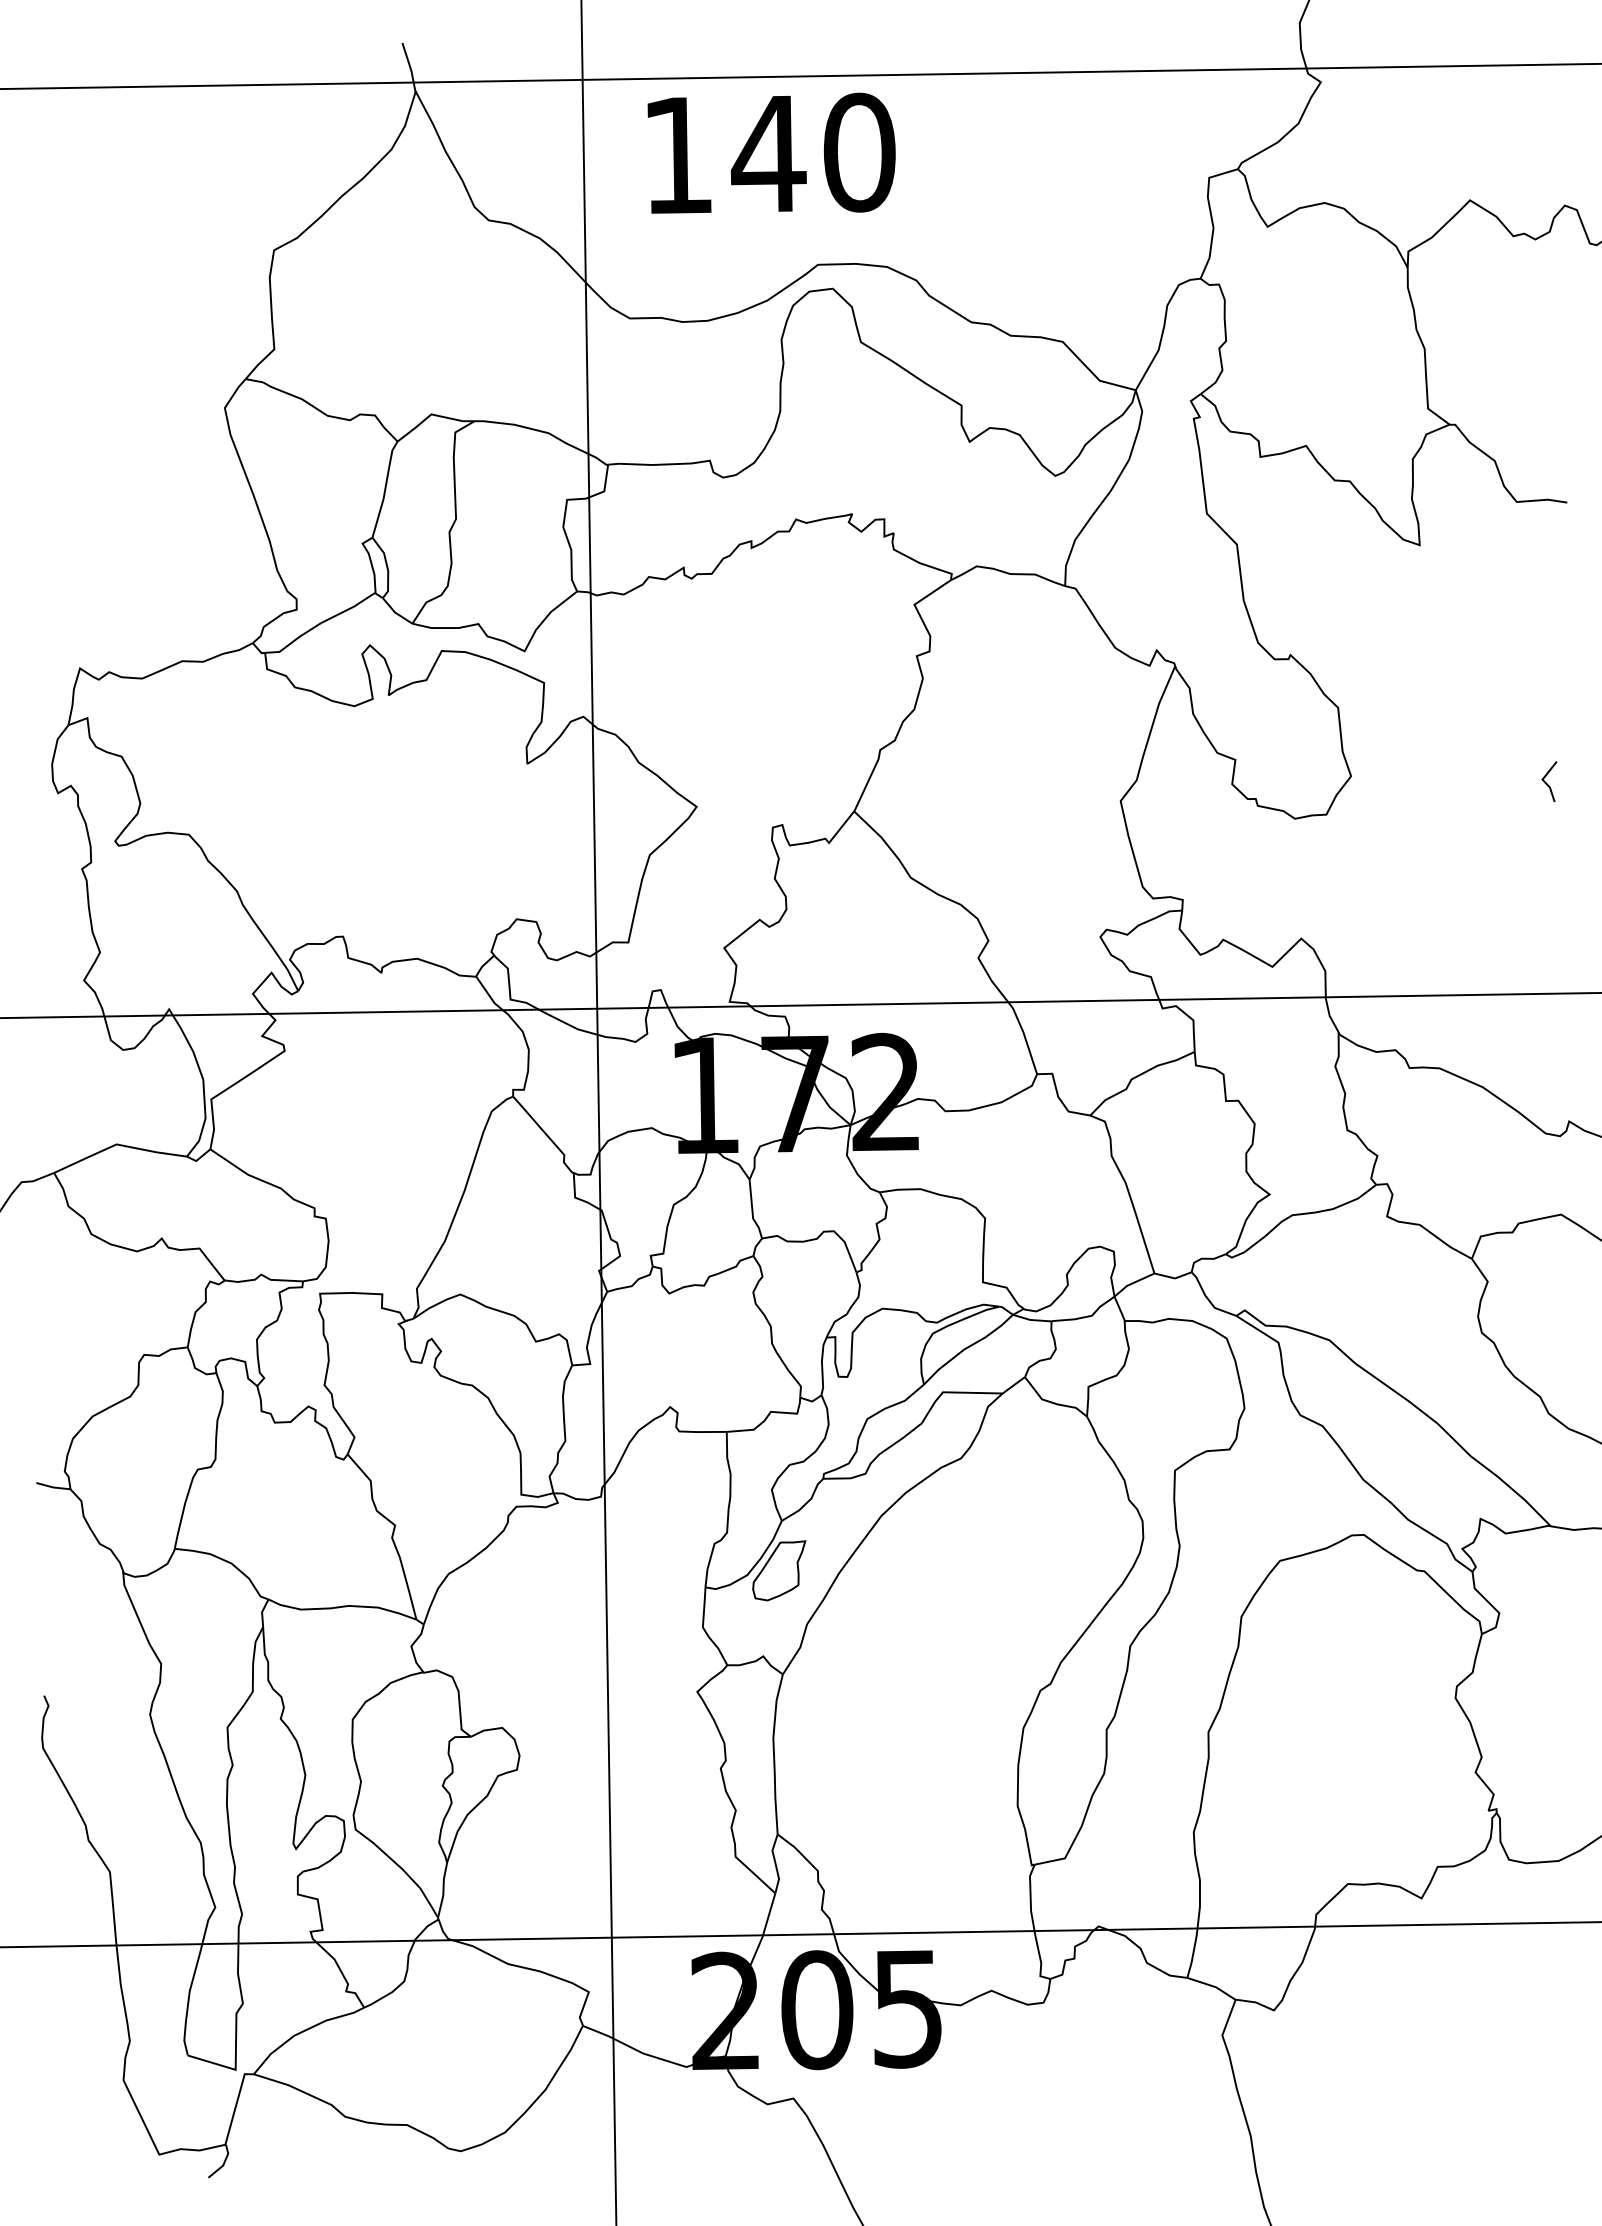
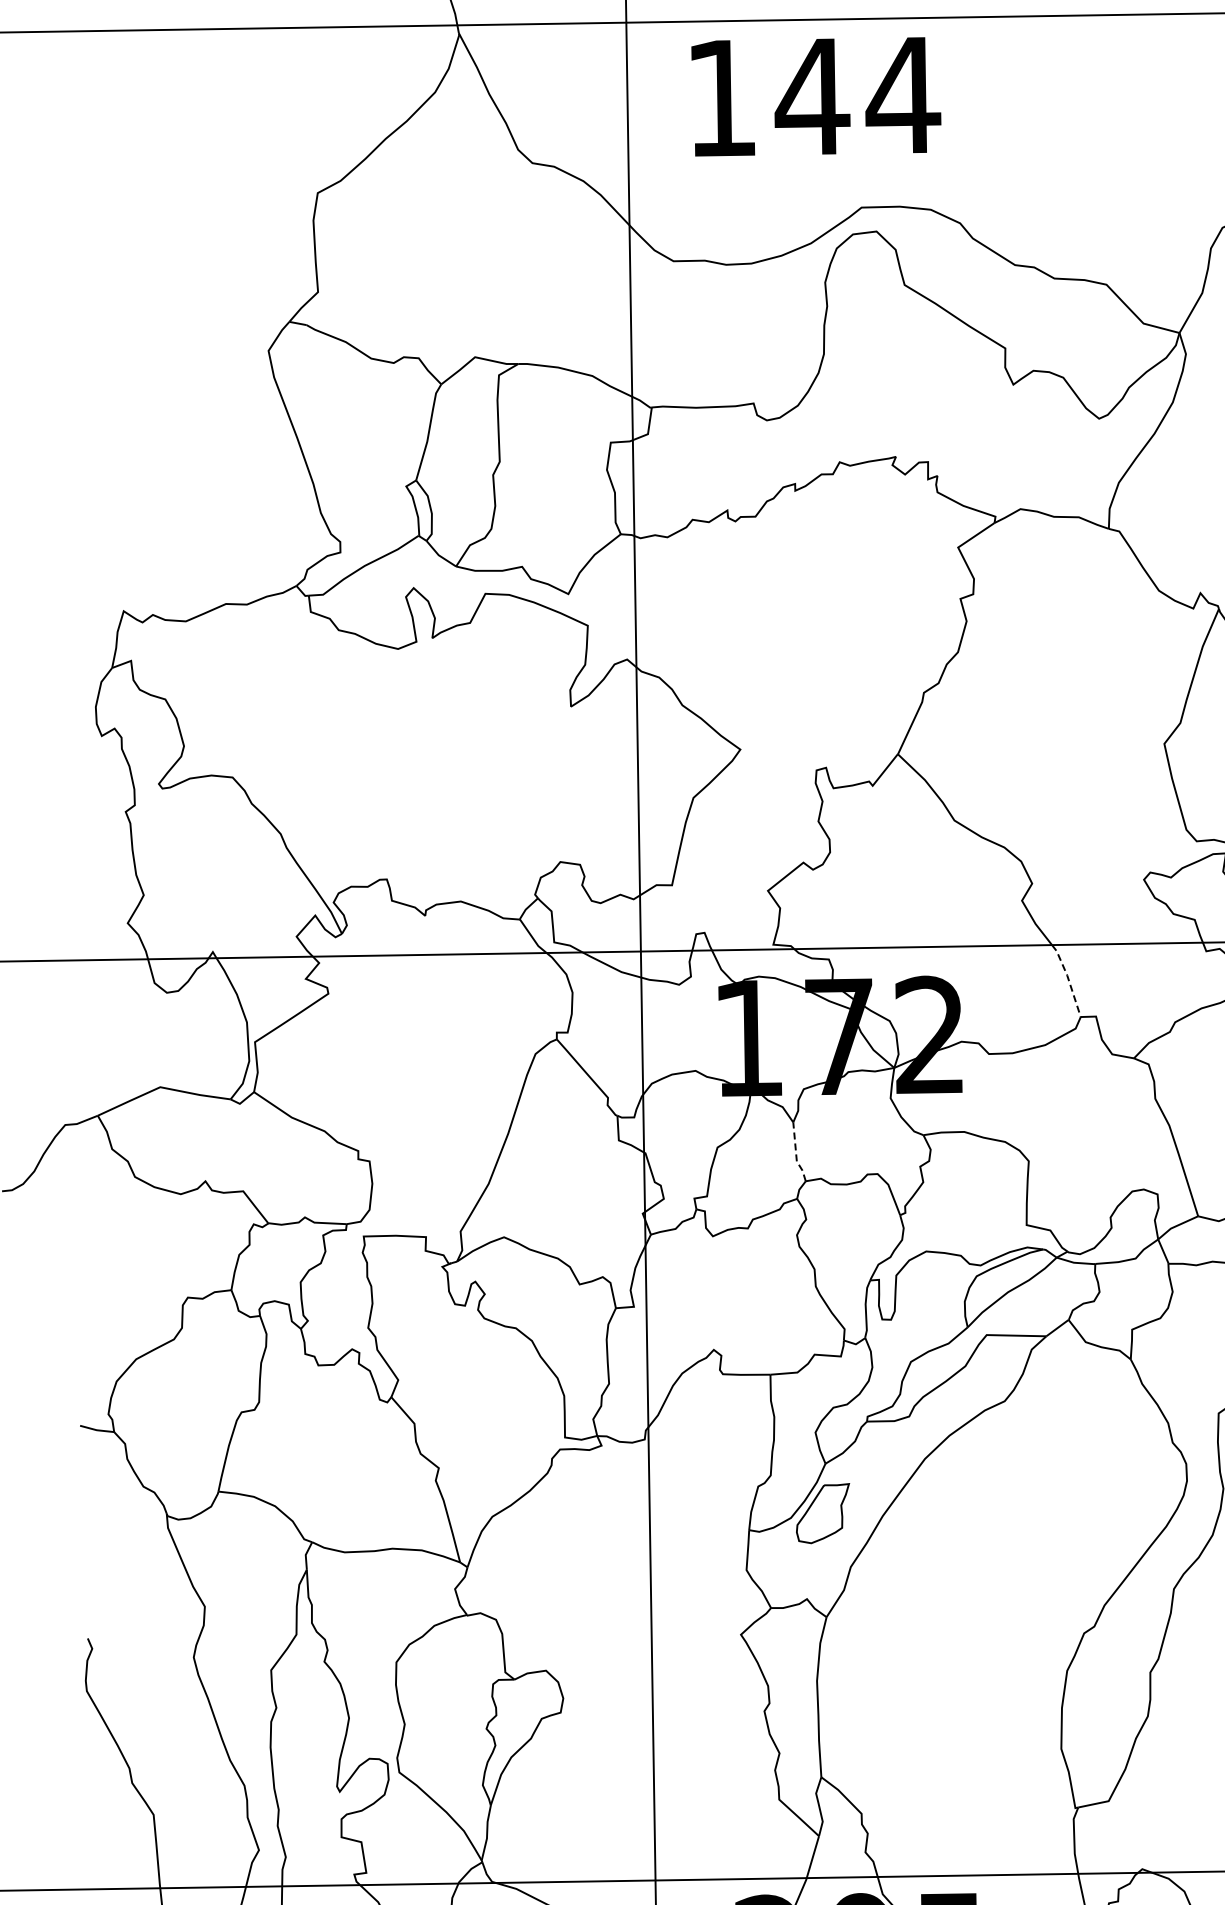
text: (859, 152) -> (903, 95), 140 -> 144
line: (1024, 1036) -> (1068, 979), solid -> dashed
line: (752, 1210) -> (796, 1153), solid -> dashed

